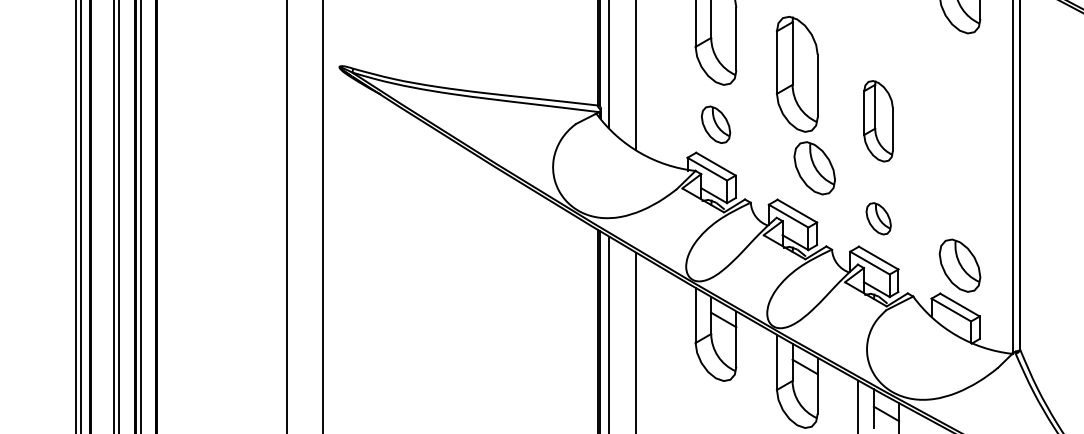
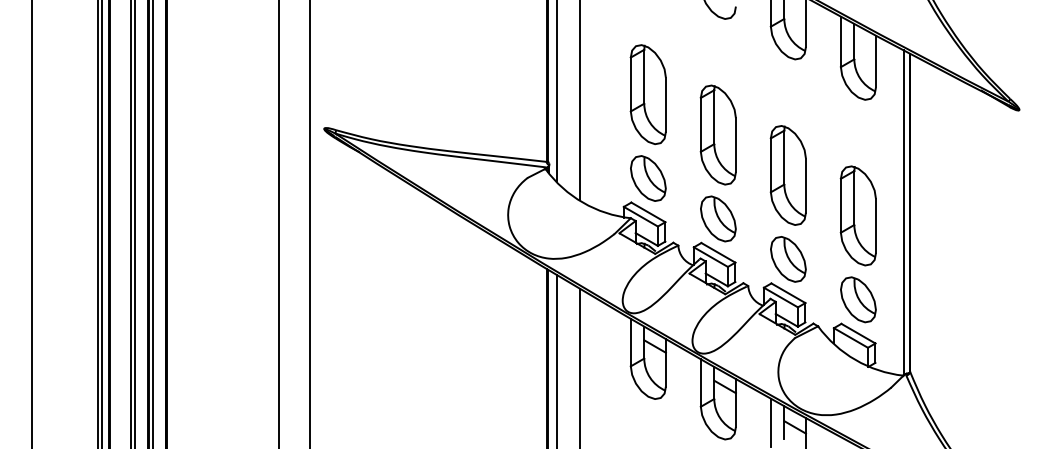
part: (877, 121) -> (787, 175), size x1.43
part: (716, 124) -> (648, 178), size x1.43
part: (814, 167) -> (718, 218), moved
part: (958, 167) -> (857, 215), added
part: (878, 218) -> (788, 259), size x1.67

